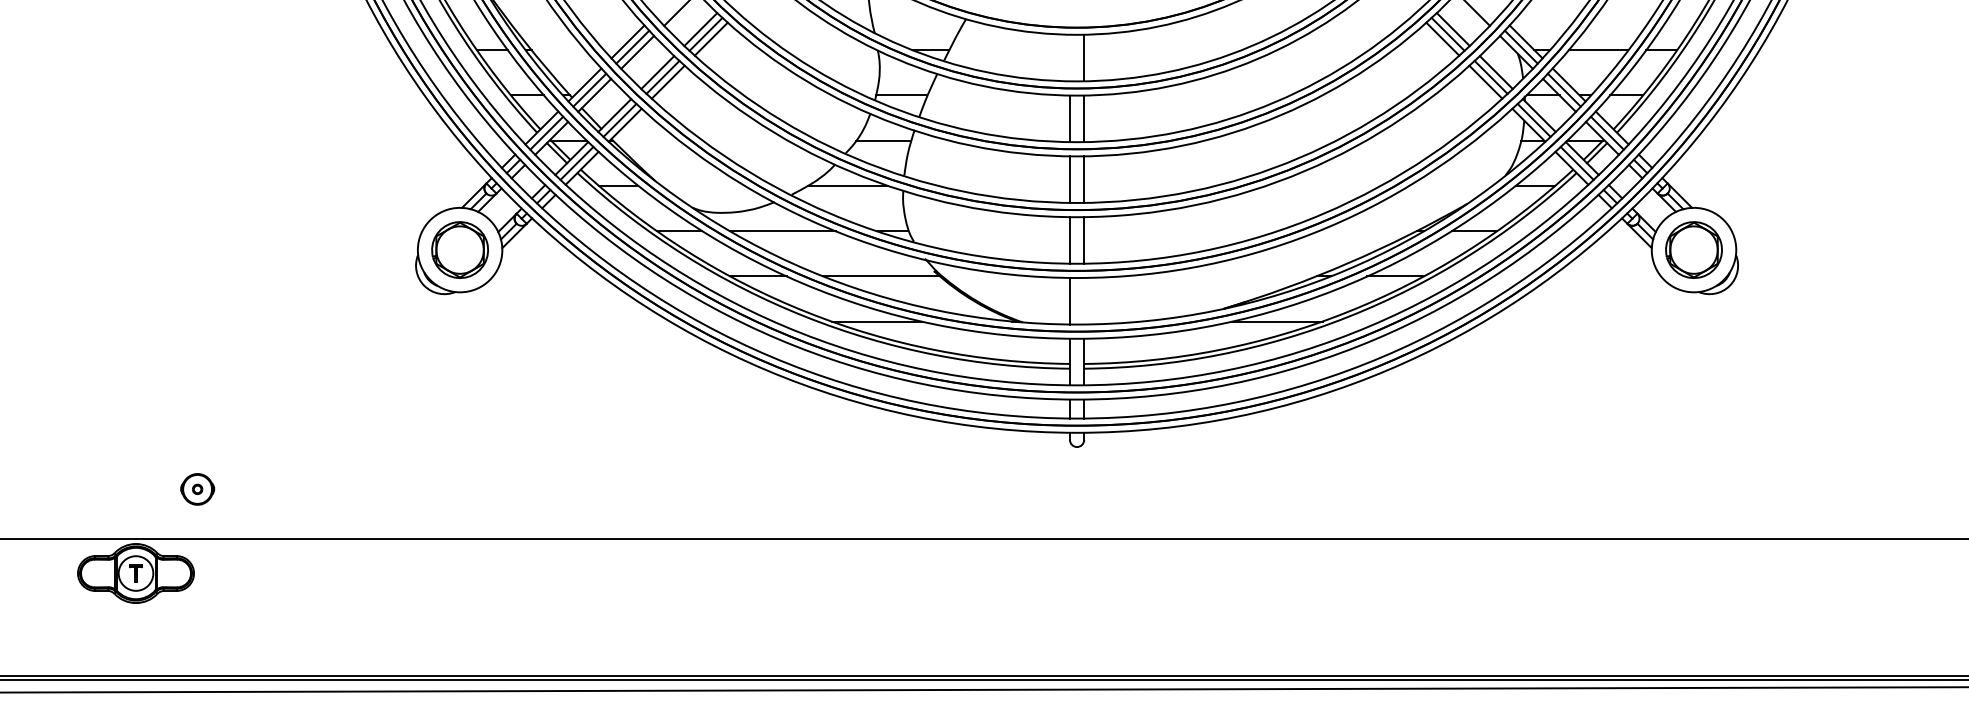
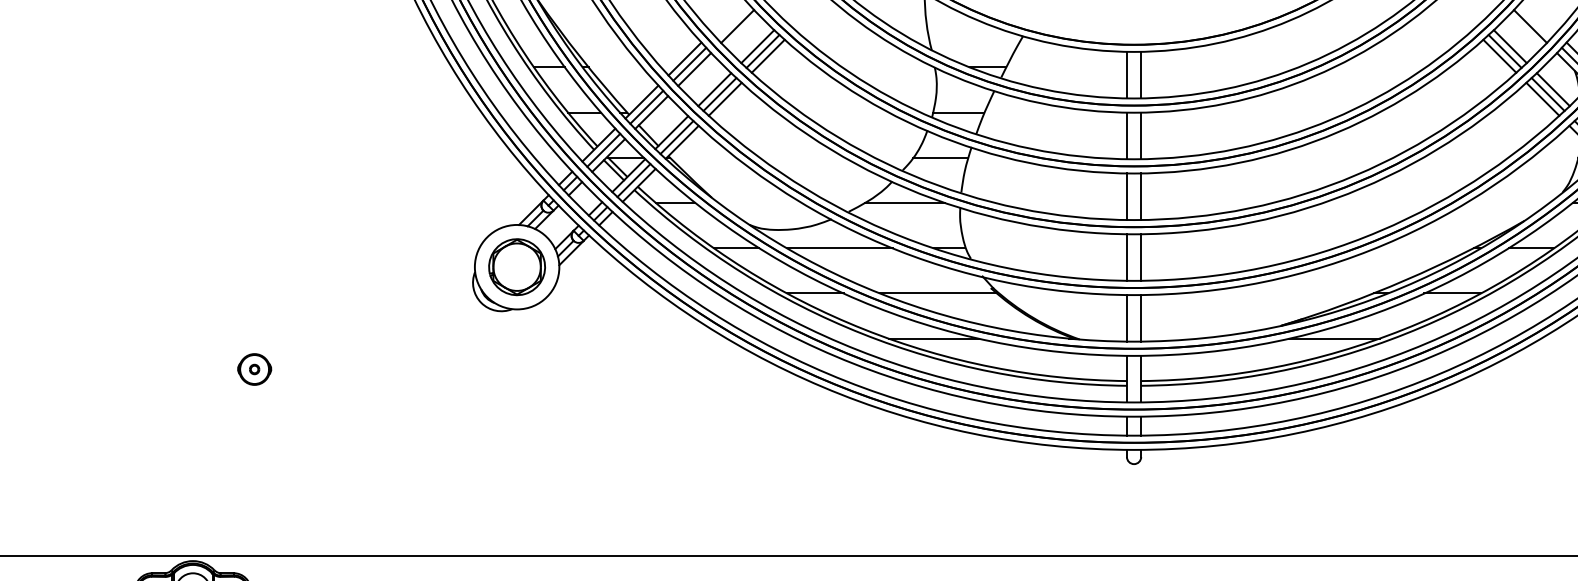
line: (1069, 57) -> (1126, 74), added
line: (1084, 300) -> (1141, 317), added
part: (197, 489) -> (254, 369), moved

